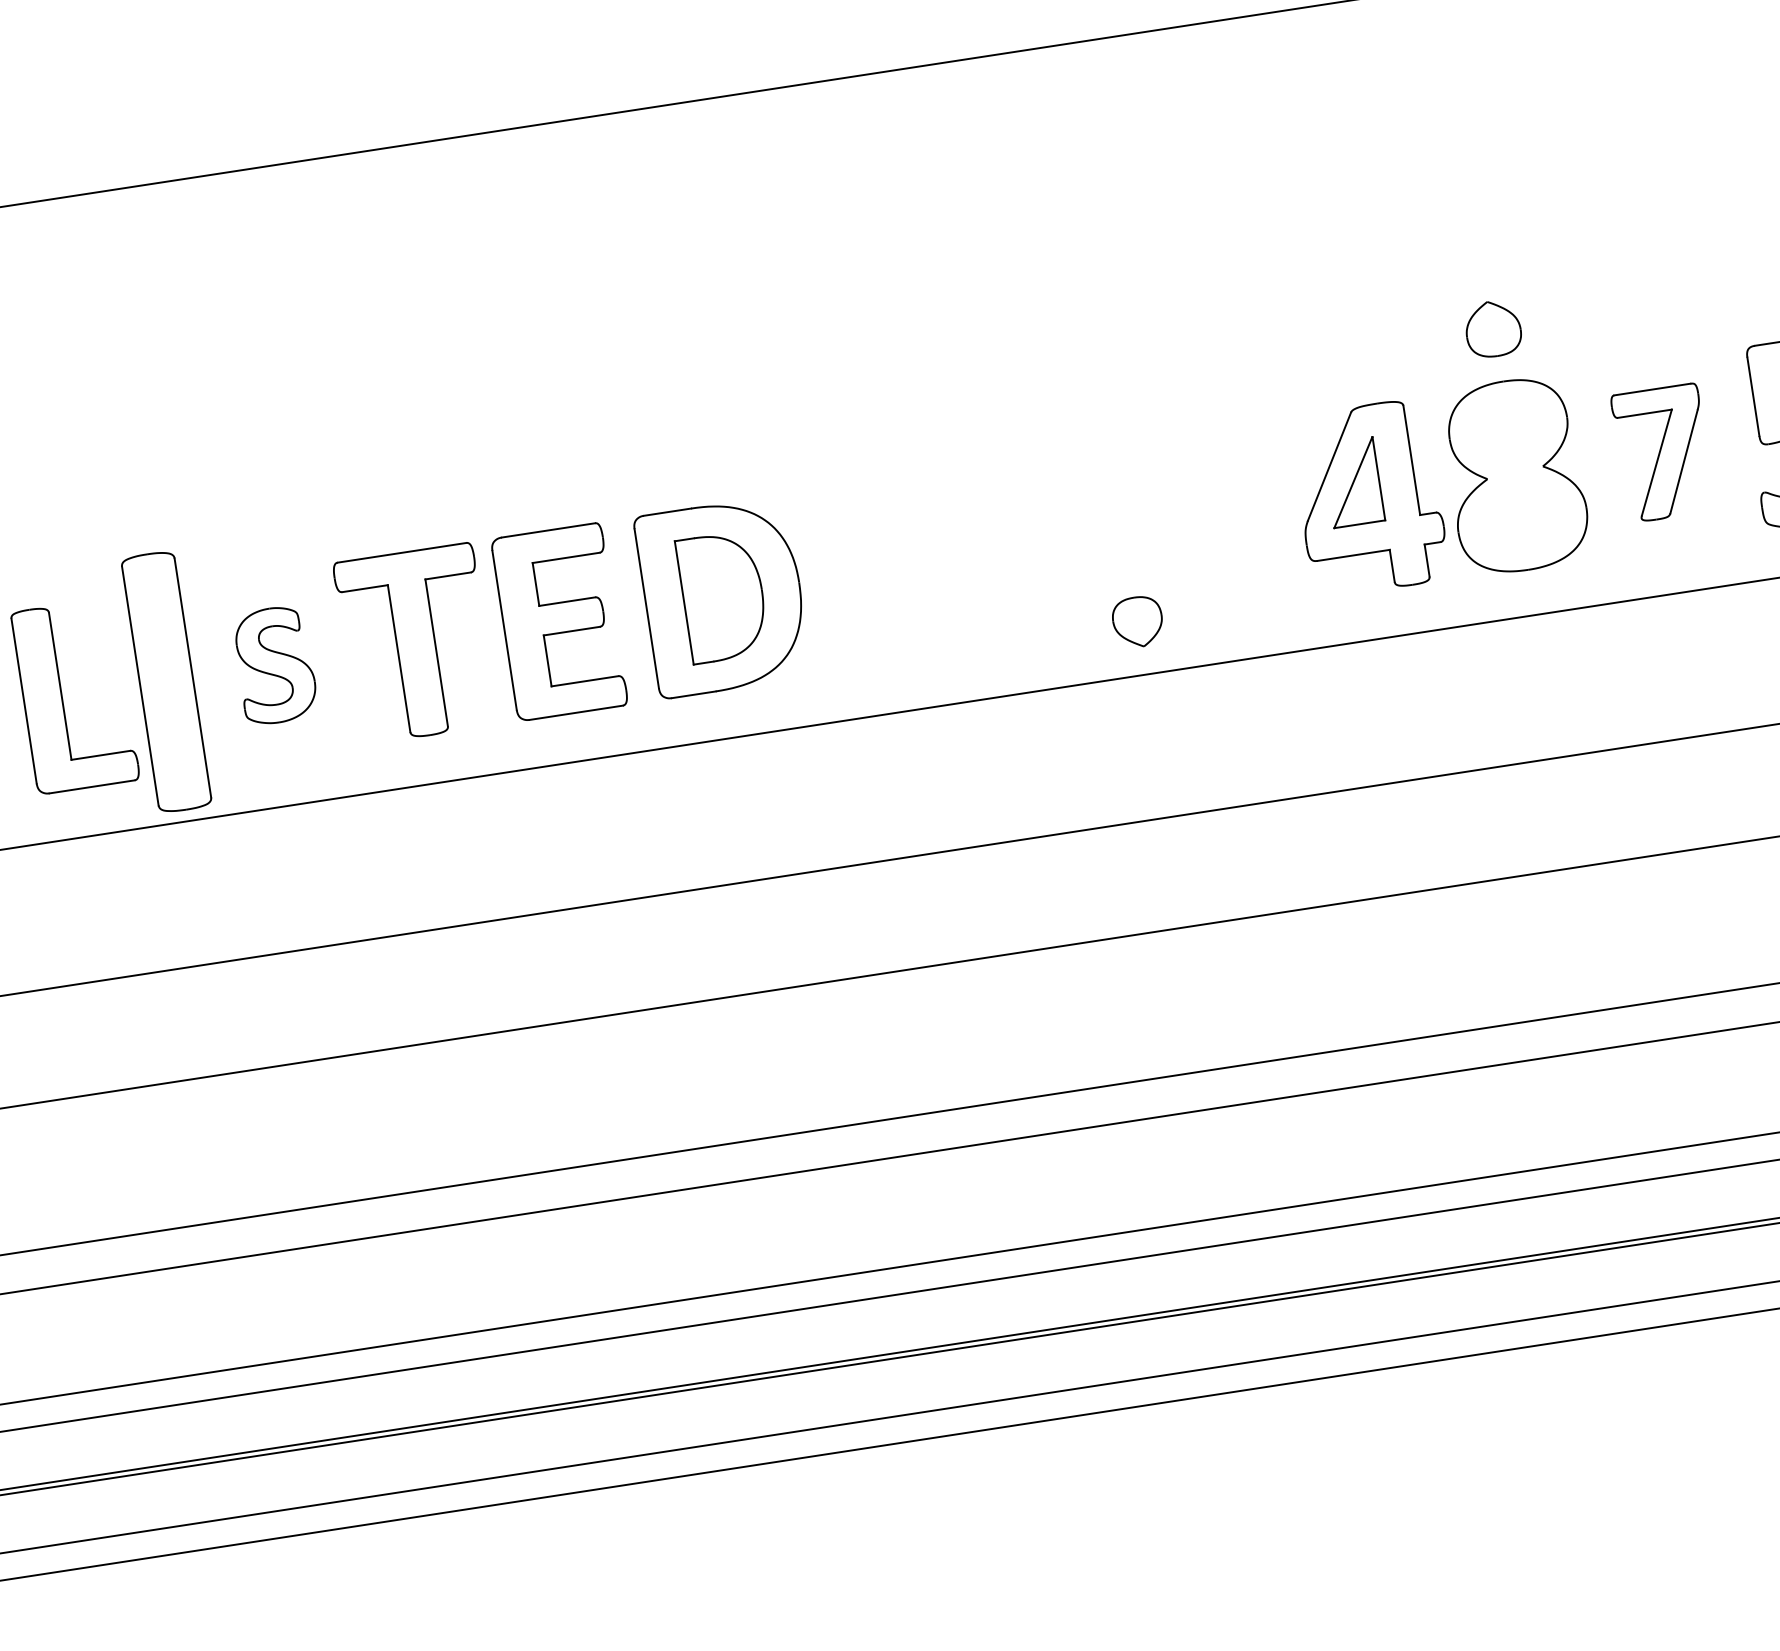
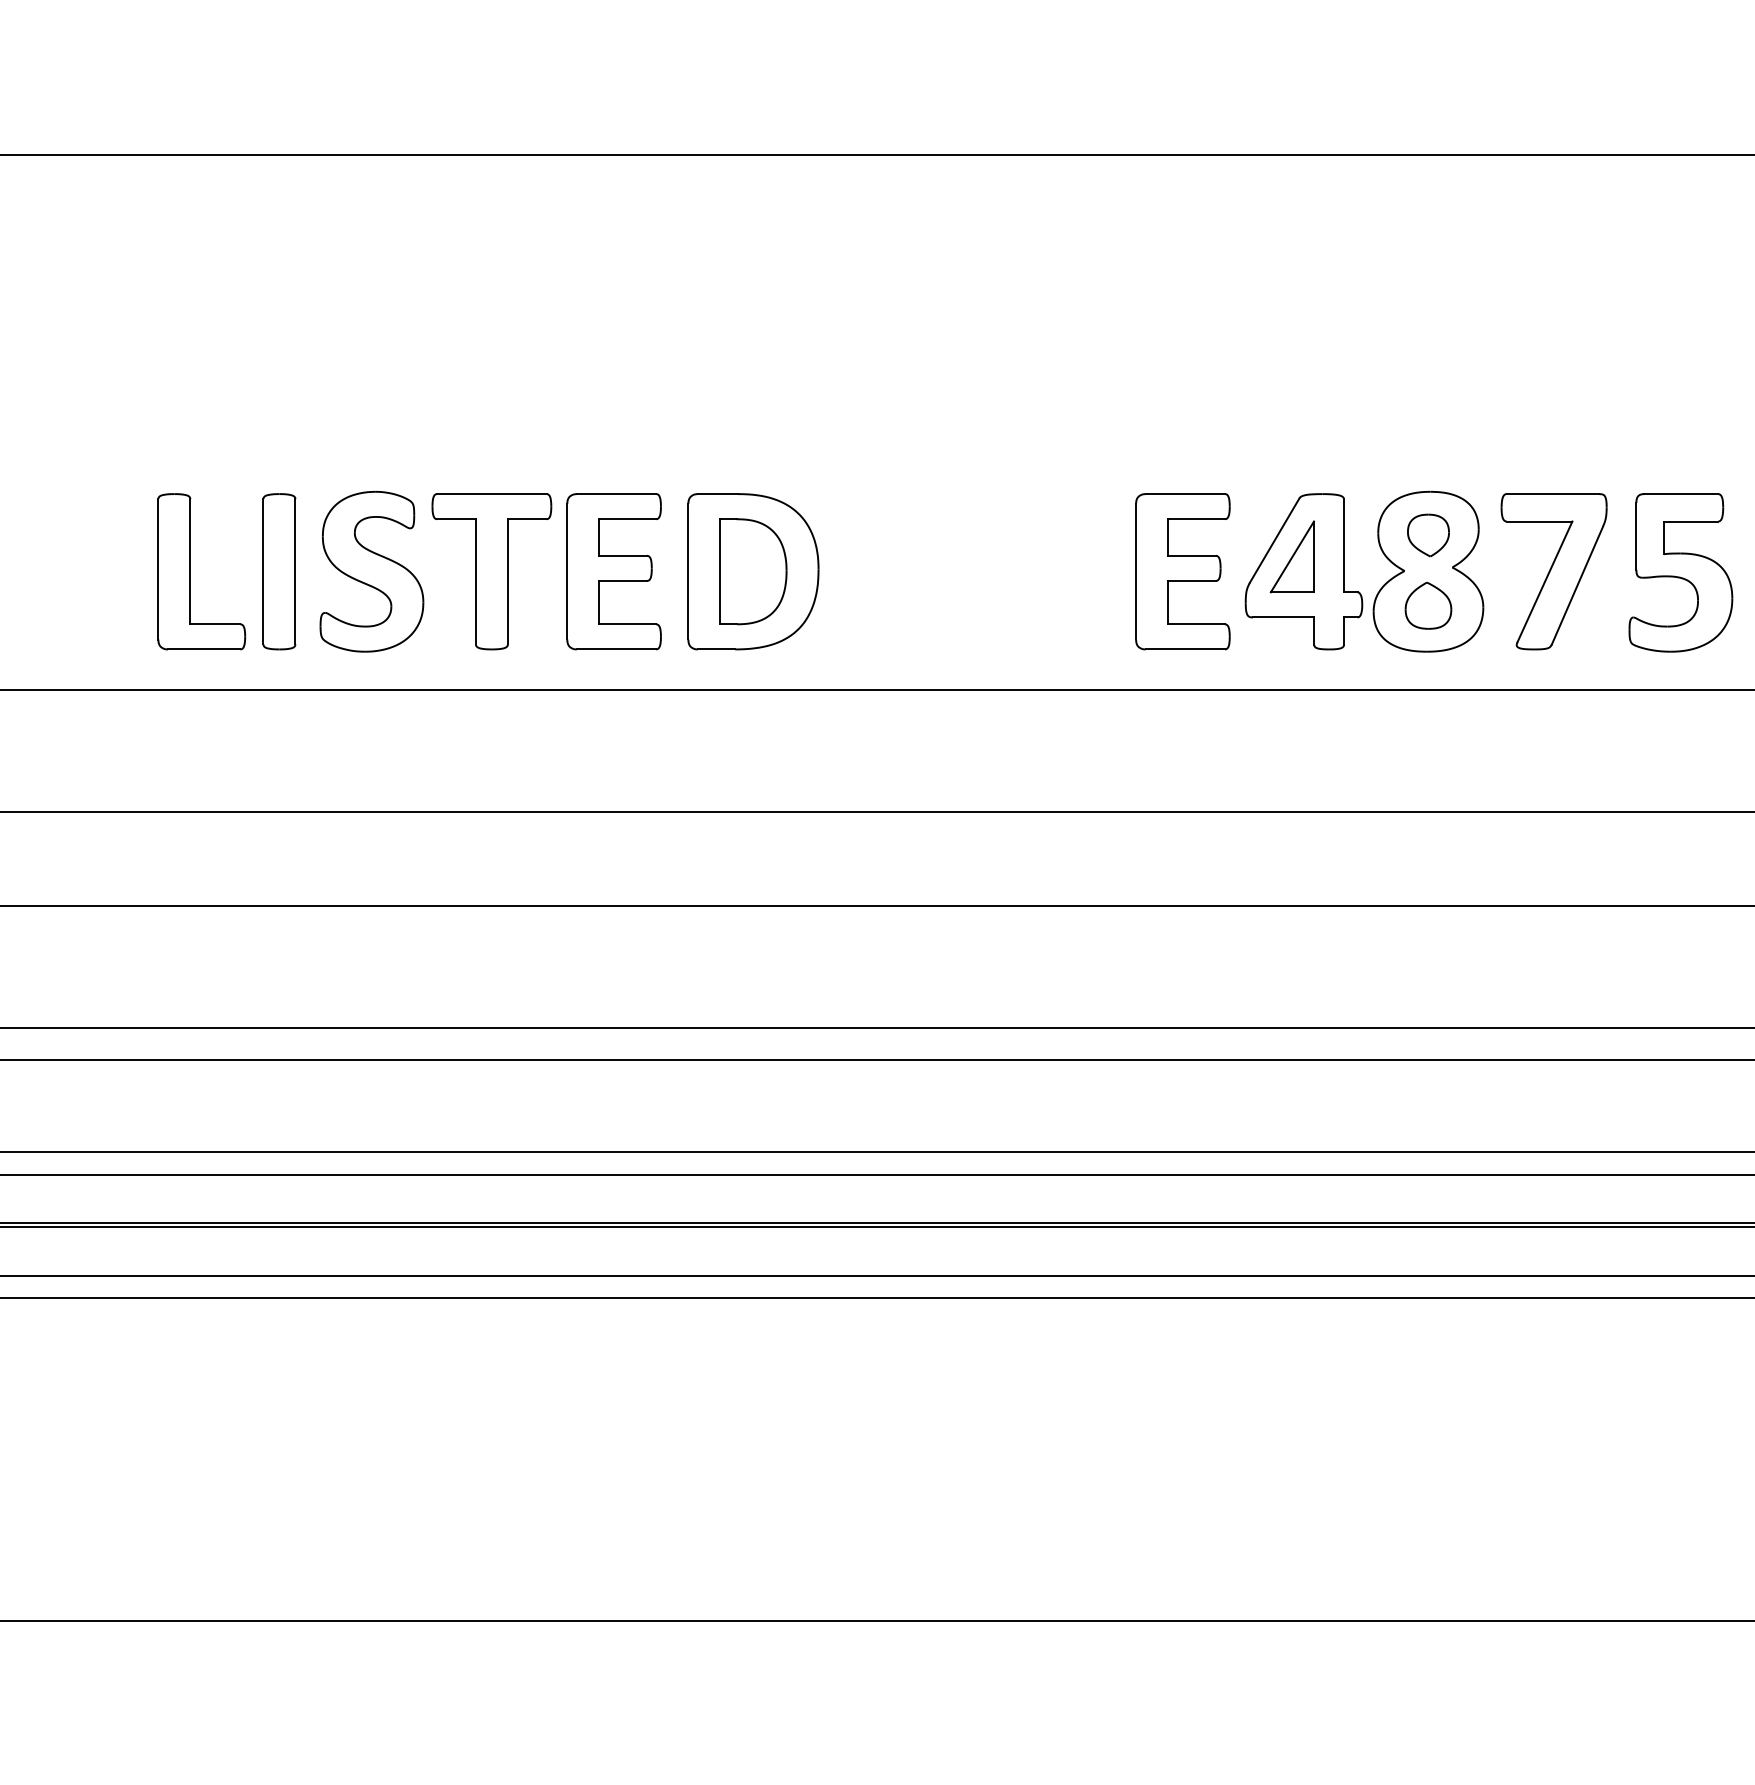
part: (1493, 328) -> (1428, 605), moved
part: (1662, 452) -> (1553, 571), size x1.43
part: (1226, 519) -> (1182, 571), added
part: (1137, 622) -> (1428, 535), moved
part: (274, 665) -> (371, 571), size x1.67
part: (166, 681) -> (279, 571), size x0.71

